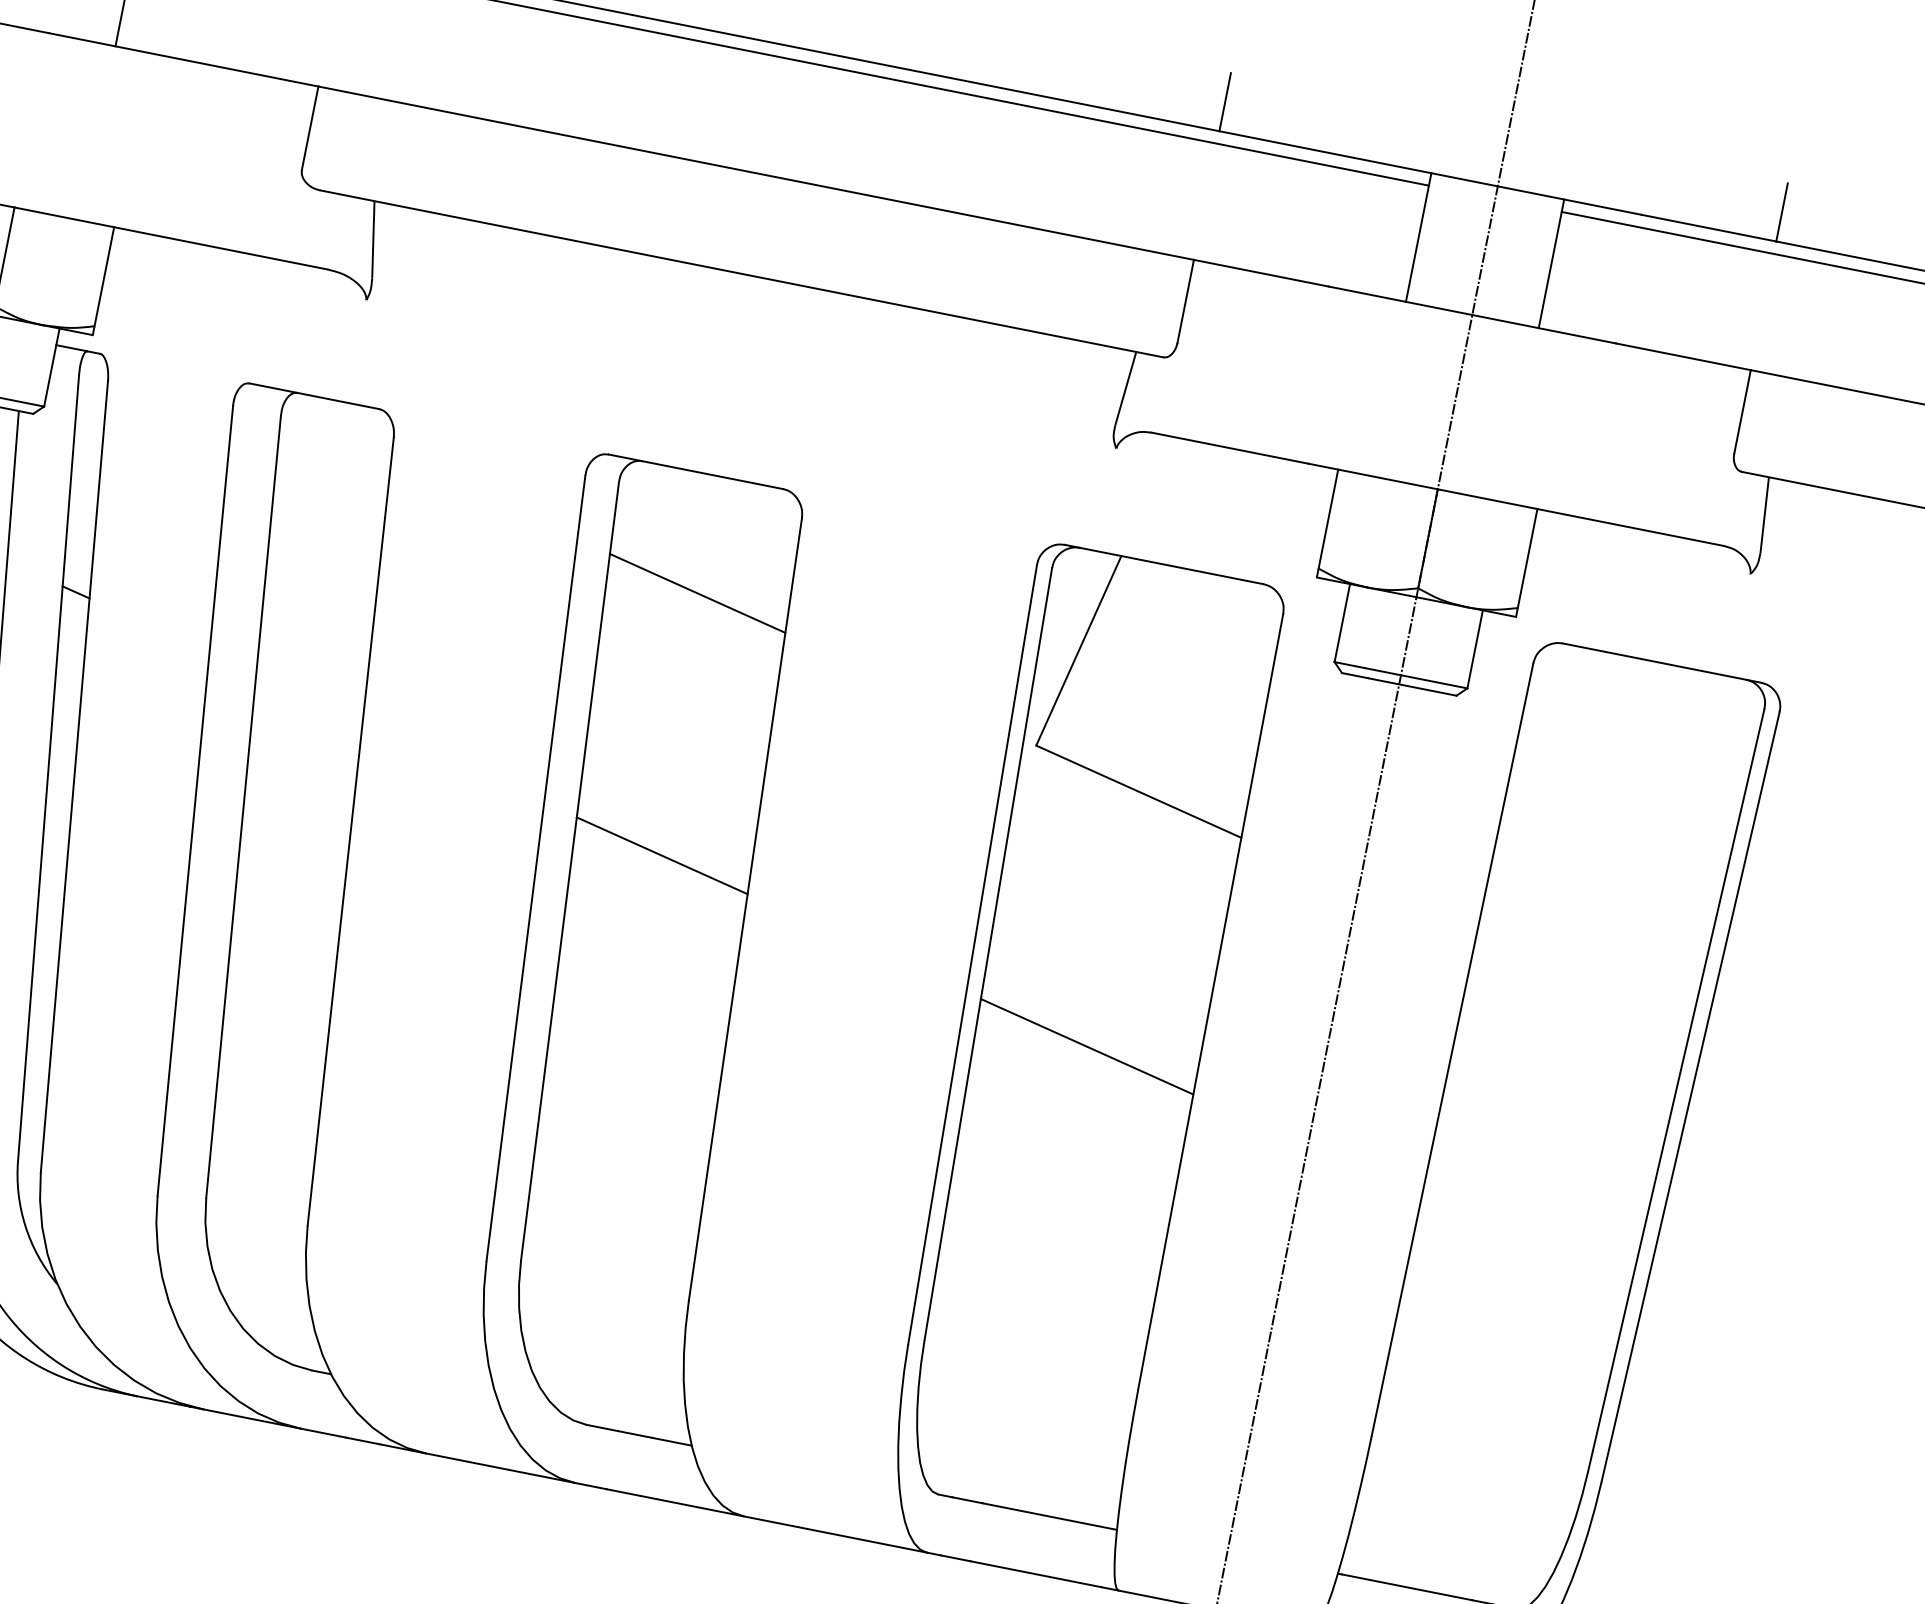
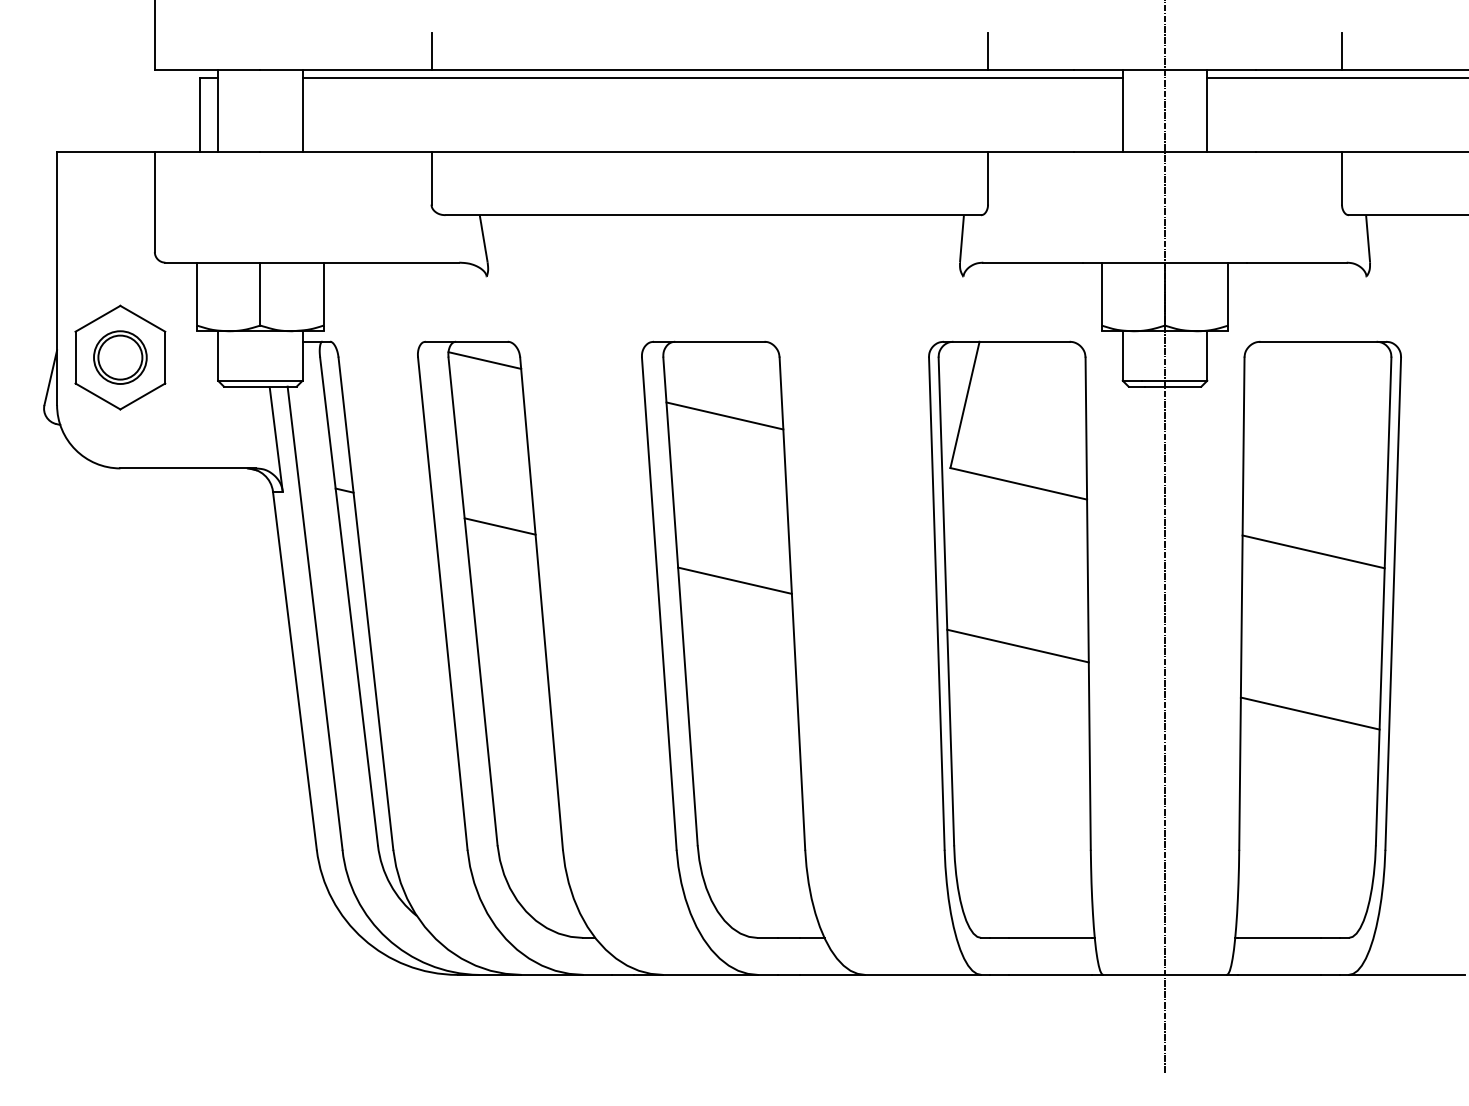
line: (336, 431) -> (484, 360), added
line: (308, 697) -> (499, 526), added
line: (1581, 989) -> (1313, 551), added
line: (1524, 1243) -> (1309, 713), added

